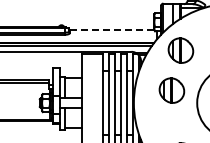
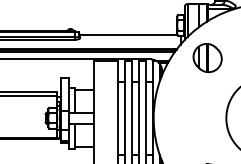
line: (112, 30) -> (129, 34), dashed -> solid
part: (171, 90) -> (196, 103), removed

